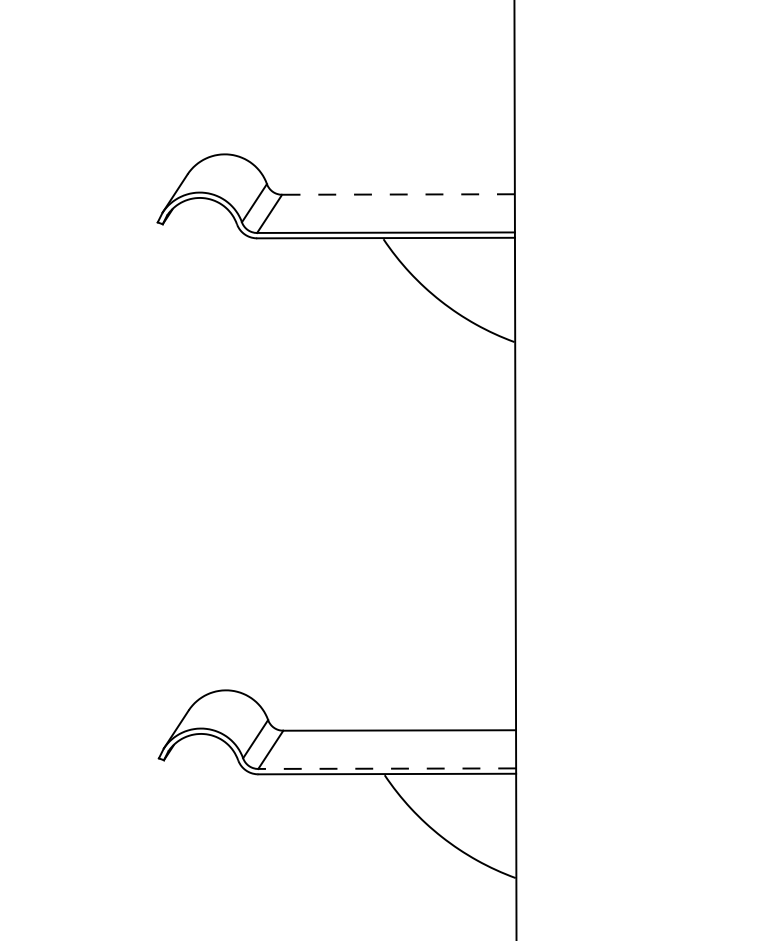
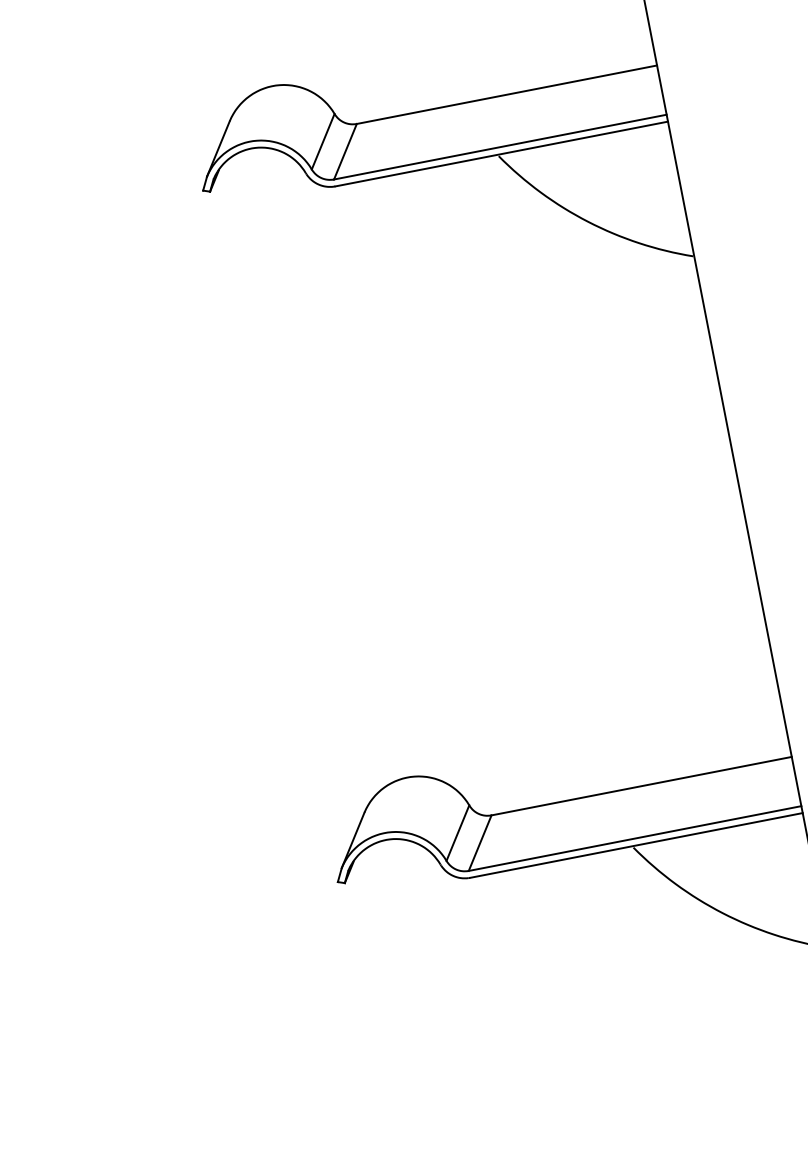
line: (398, 194) -> (506, 94), dashed -> solid
line: (387, 768) -> (635, 838), dashed -> solid

